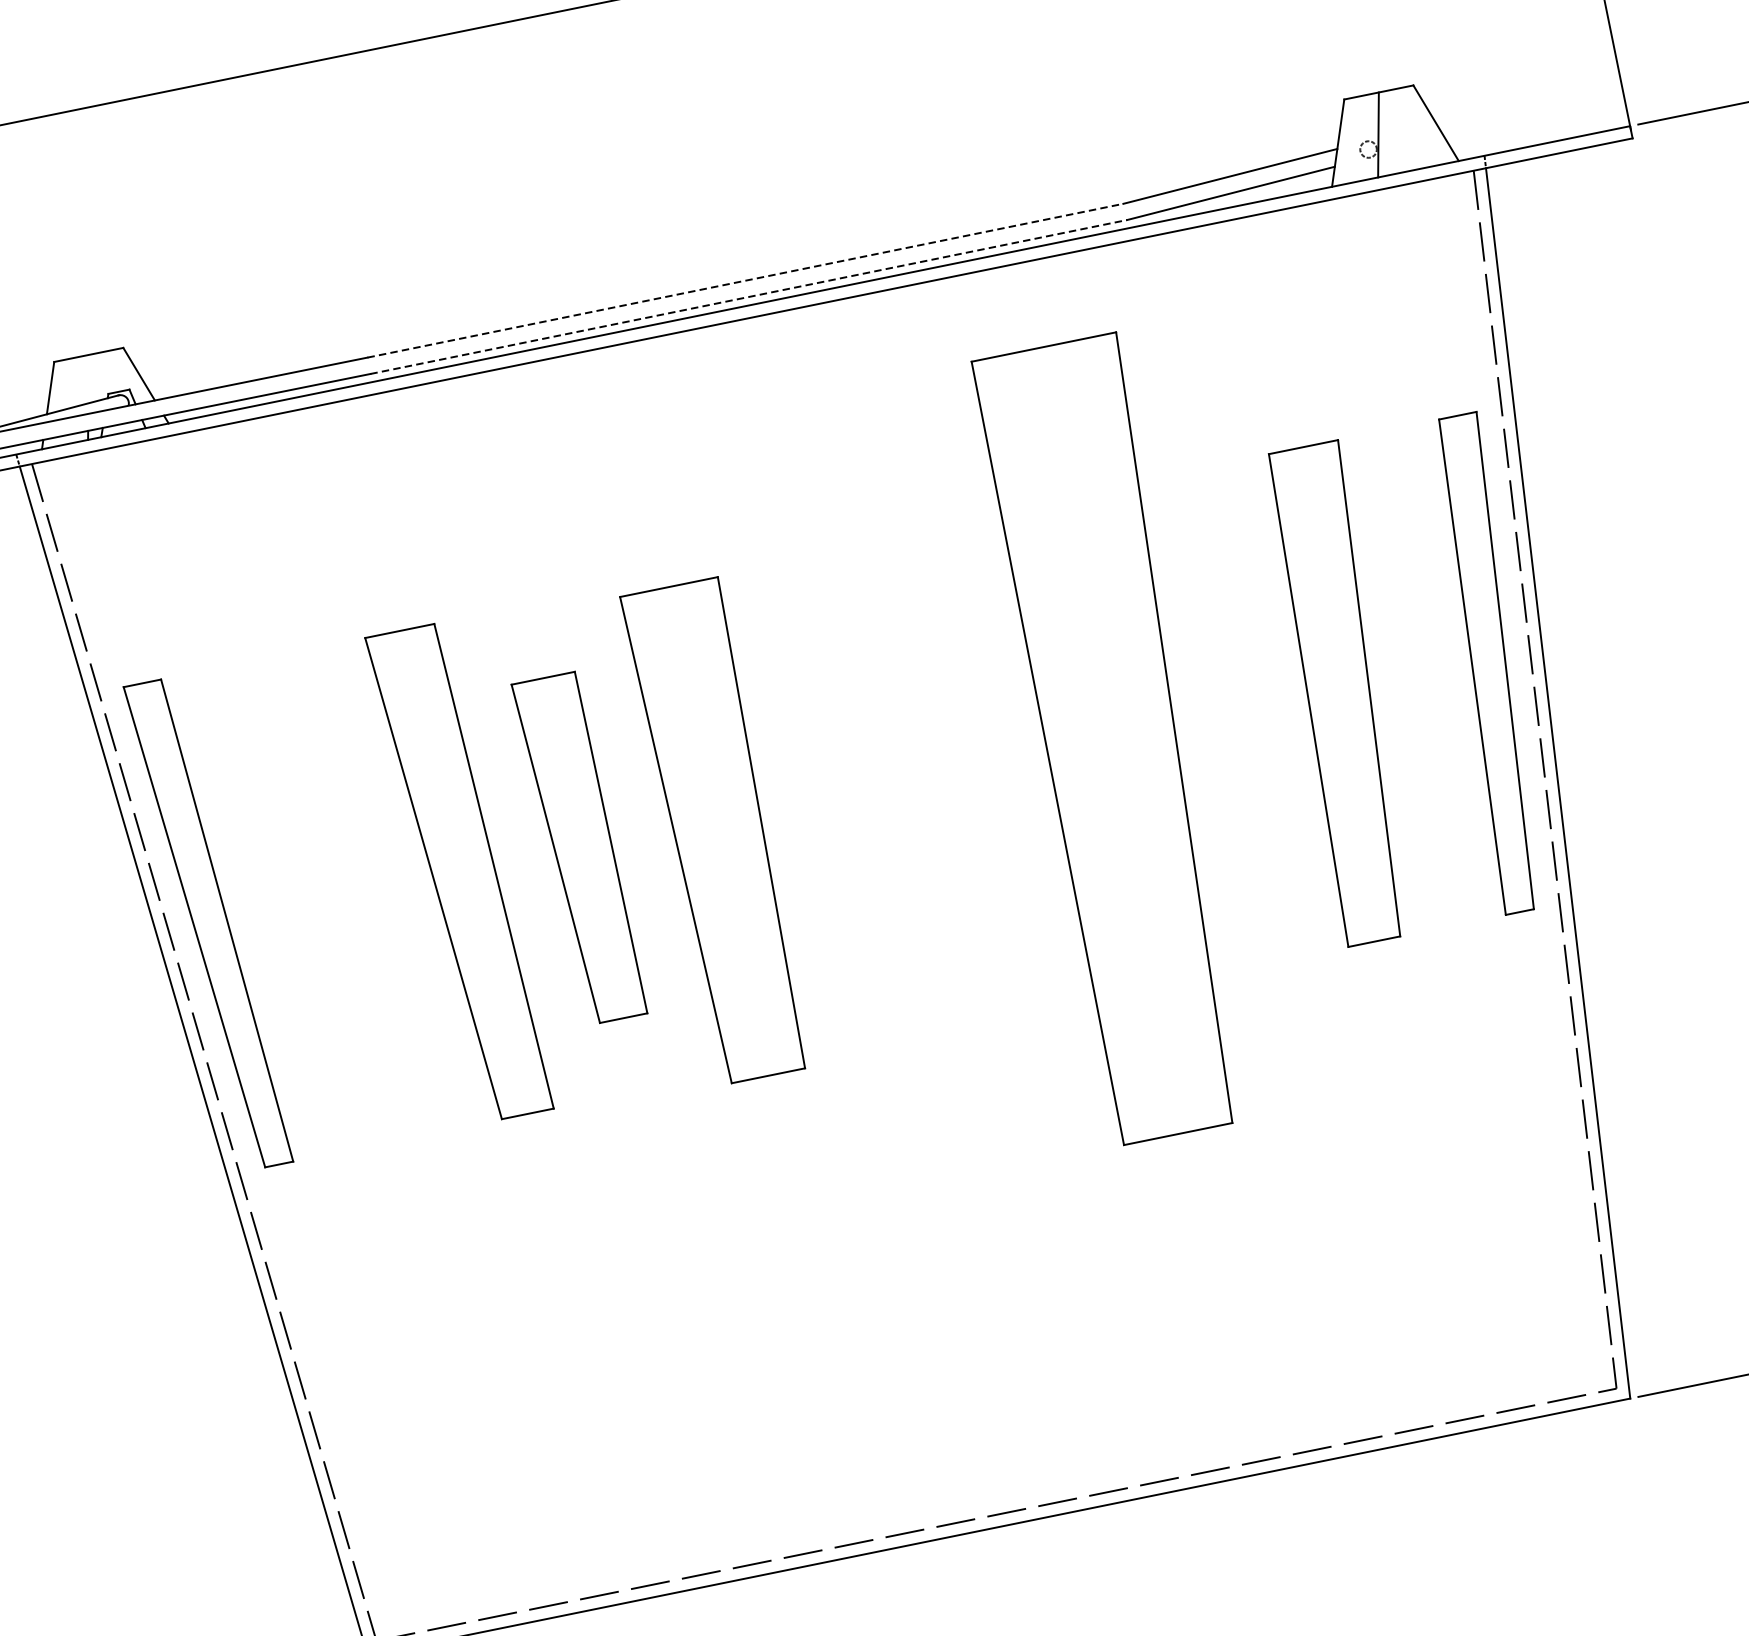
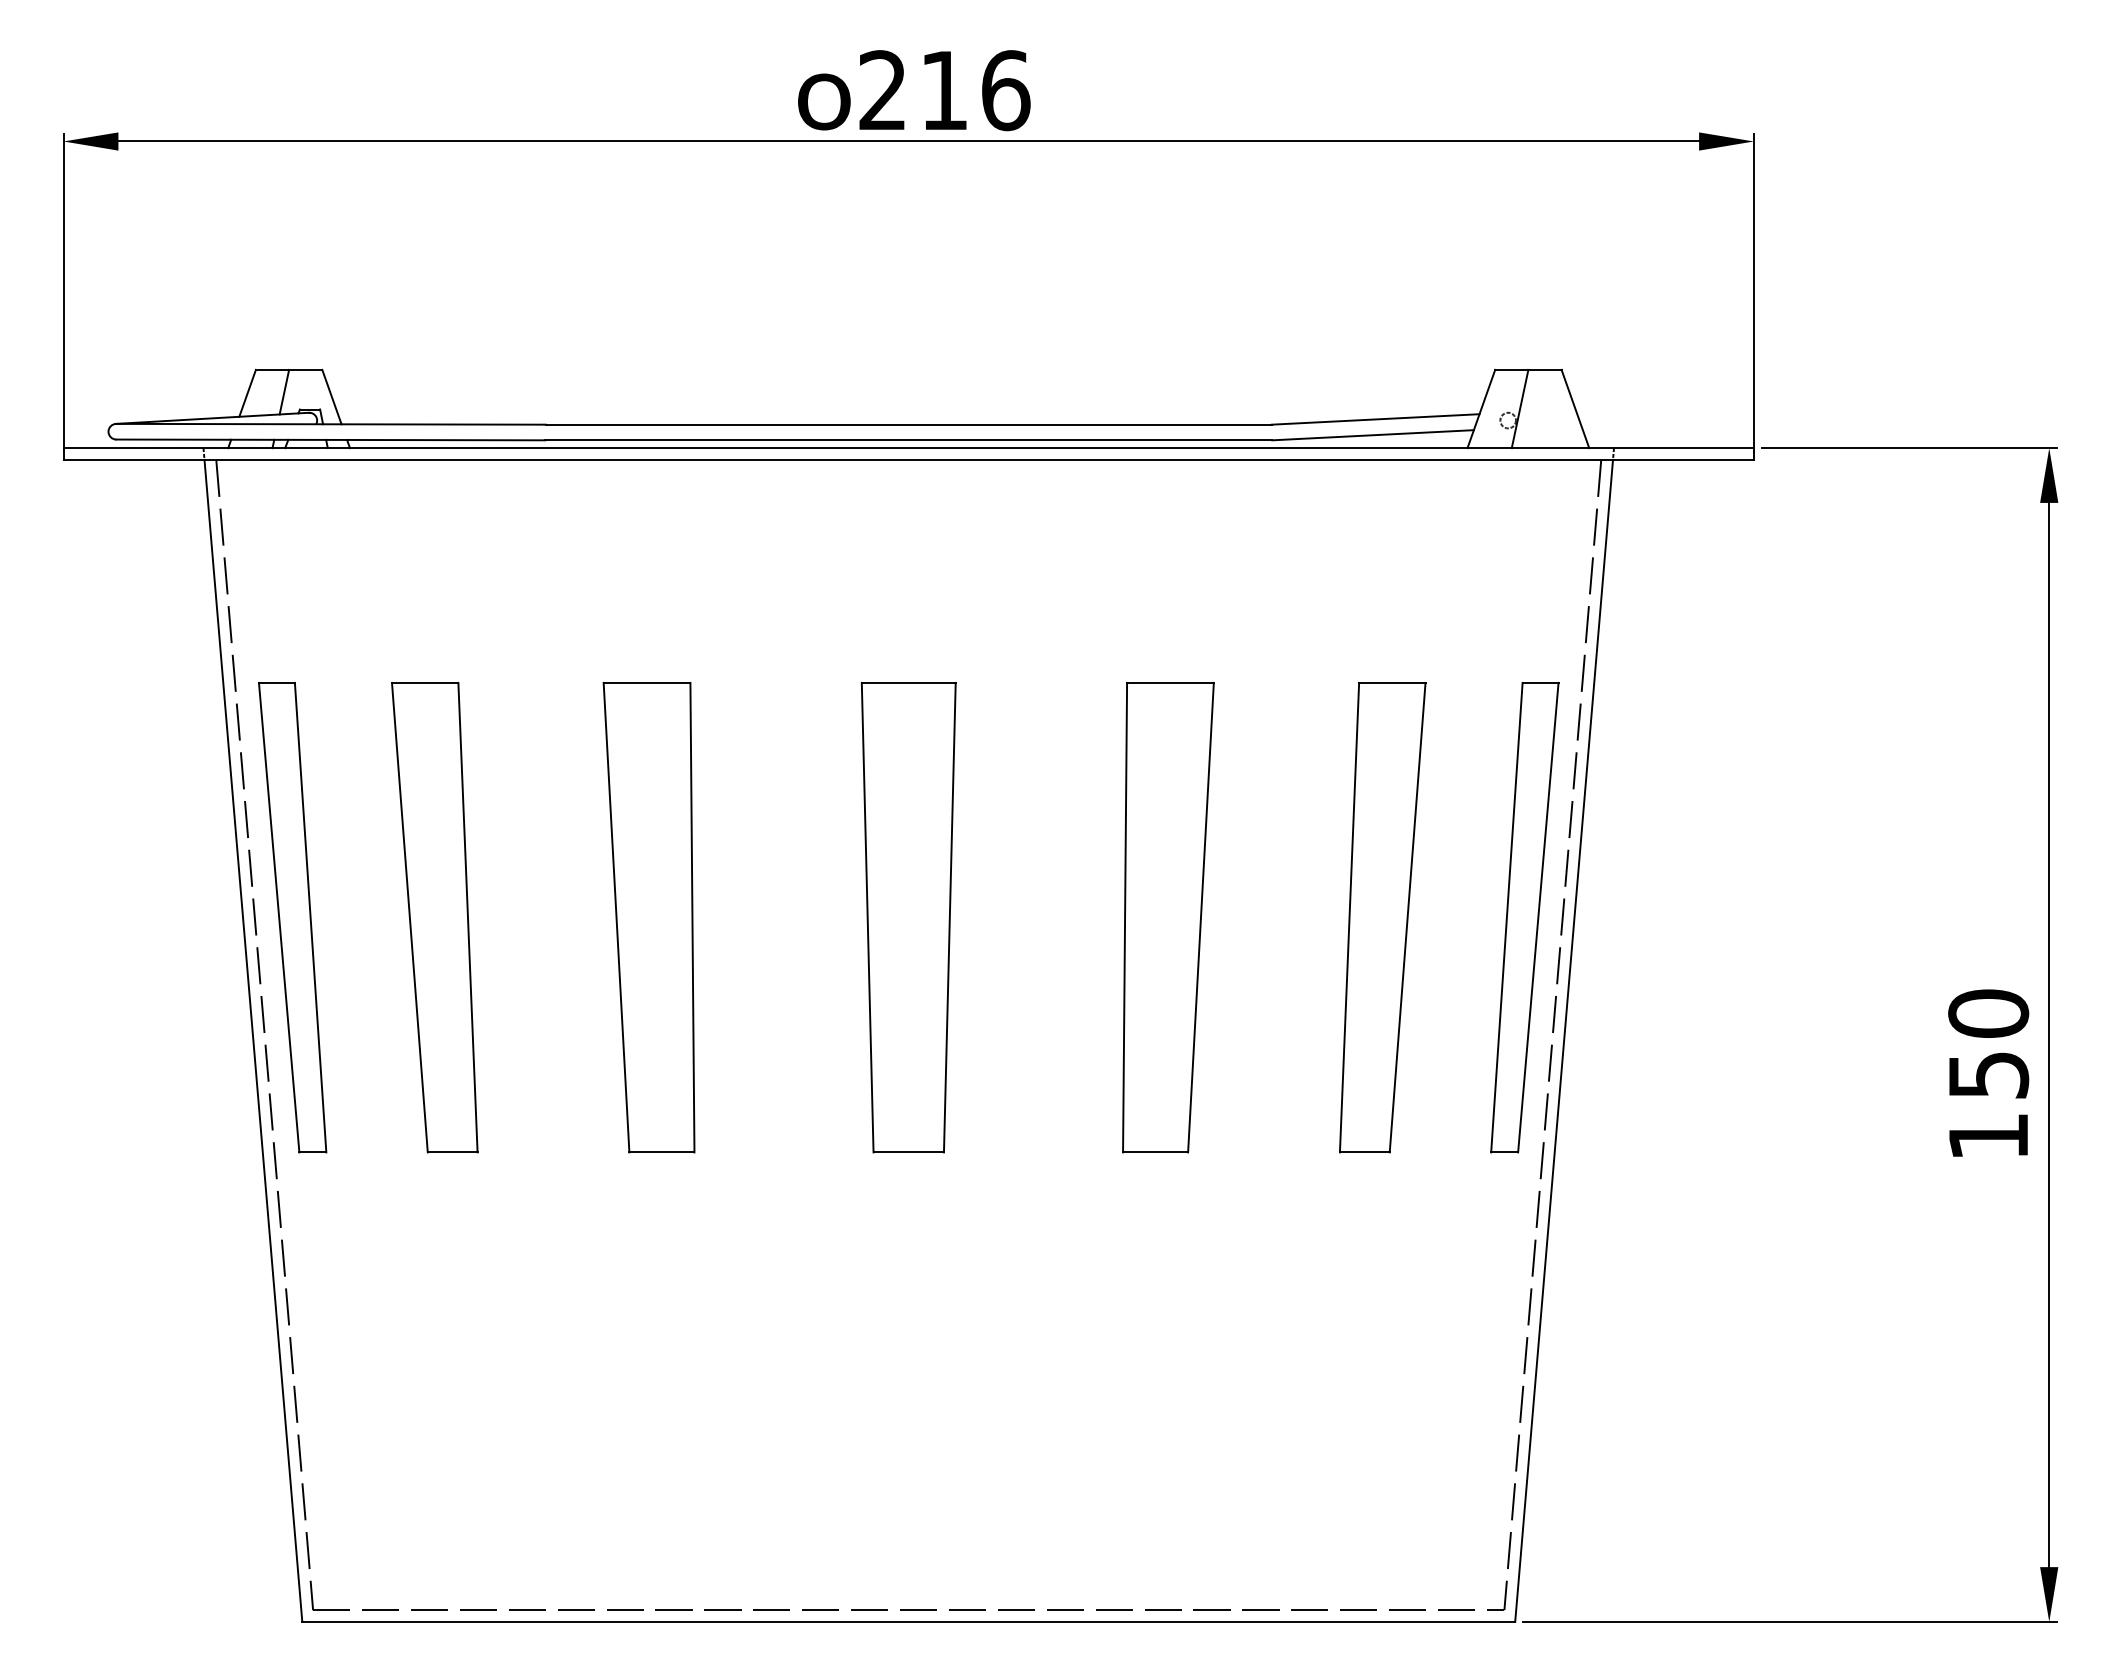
line: (746, 280) -> (909, 424), dashed -> solid
line: (749, 297) -> (909, 440), dashed -> solid
line: (88, 378) -> (284, 391), added
part: (1120, 738) -> (1168, 917), size x0.62
part: (718, 831) -> (908, 917), moved
part: (578, 848) -> (648, 917), size x1.43
part: (459, 873) -> (434, 917), moved

